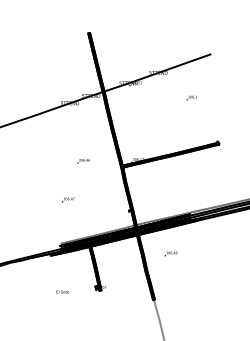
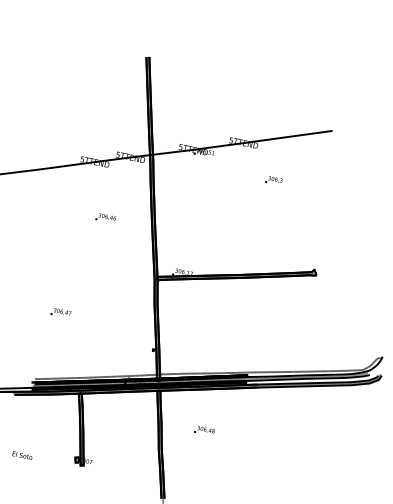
text: (191, 97) -> (273, 179), moved
text: (83, 161) -> (105, 218), moved

